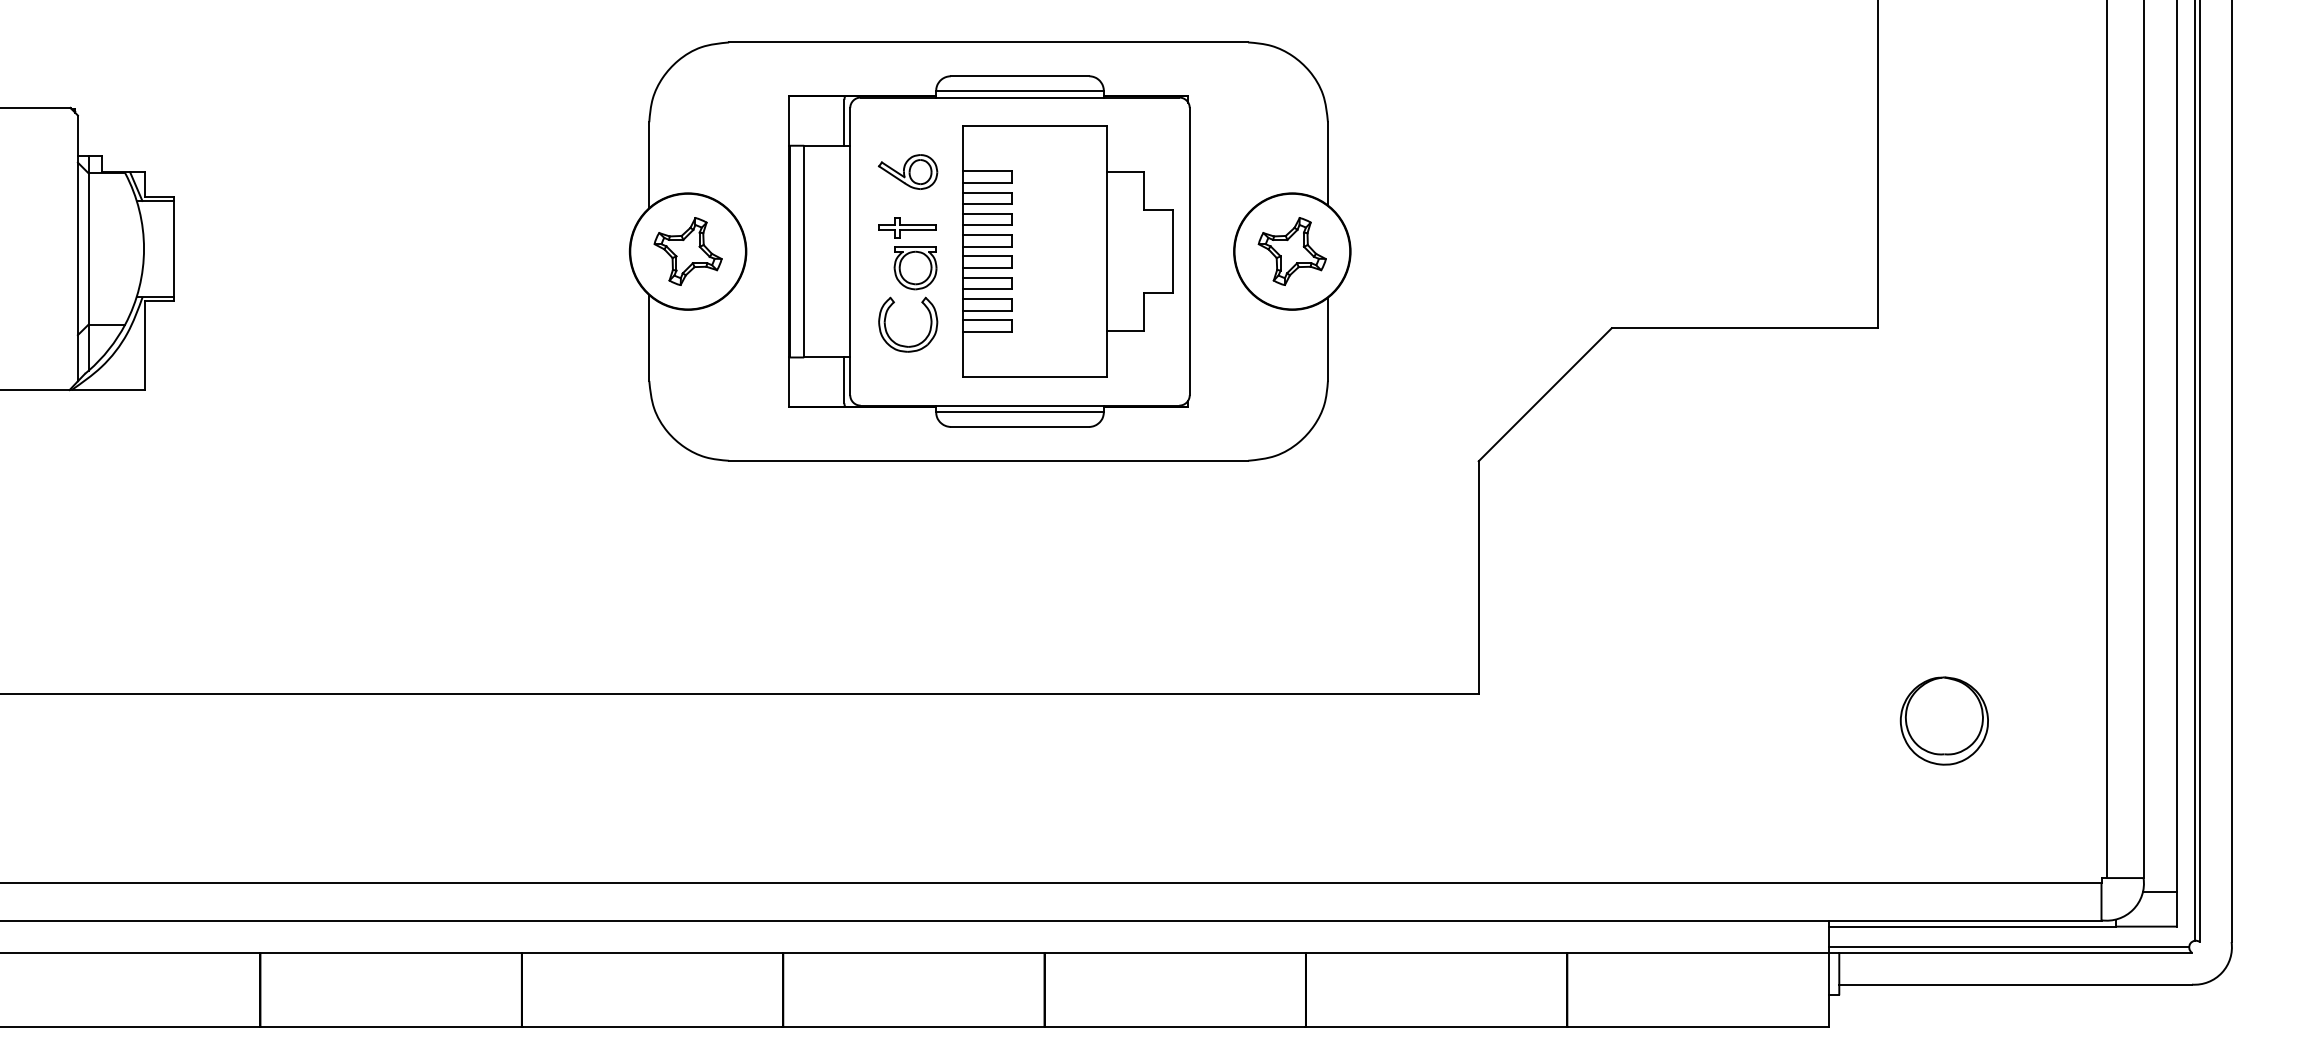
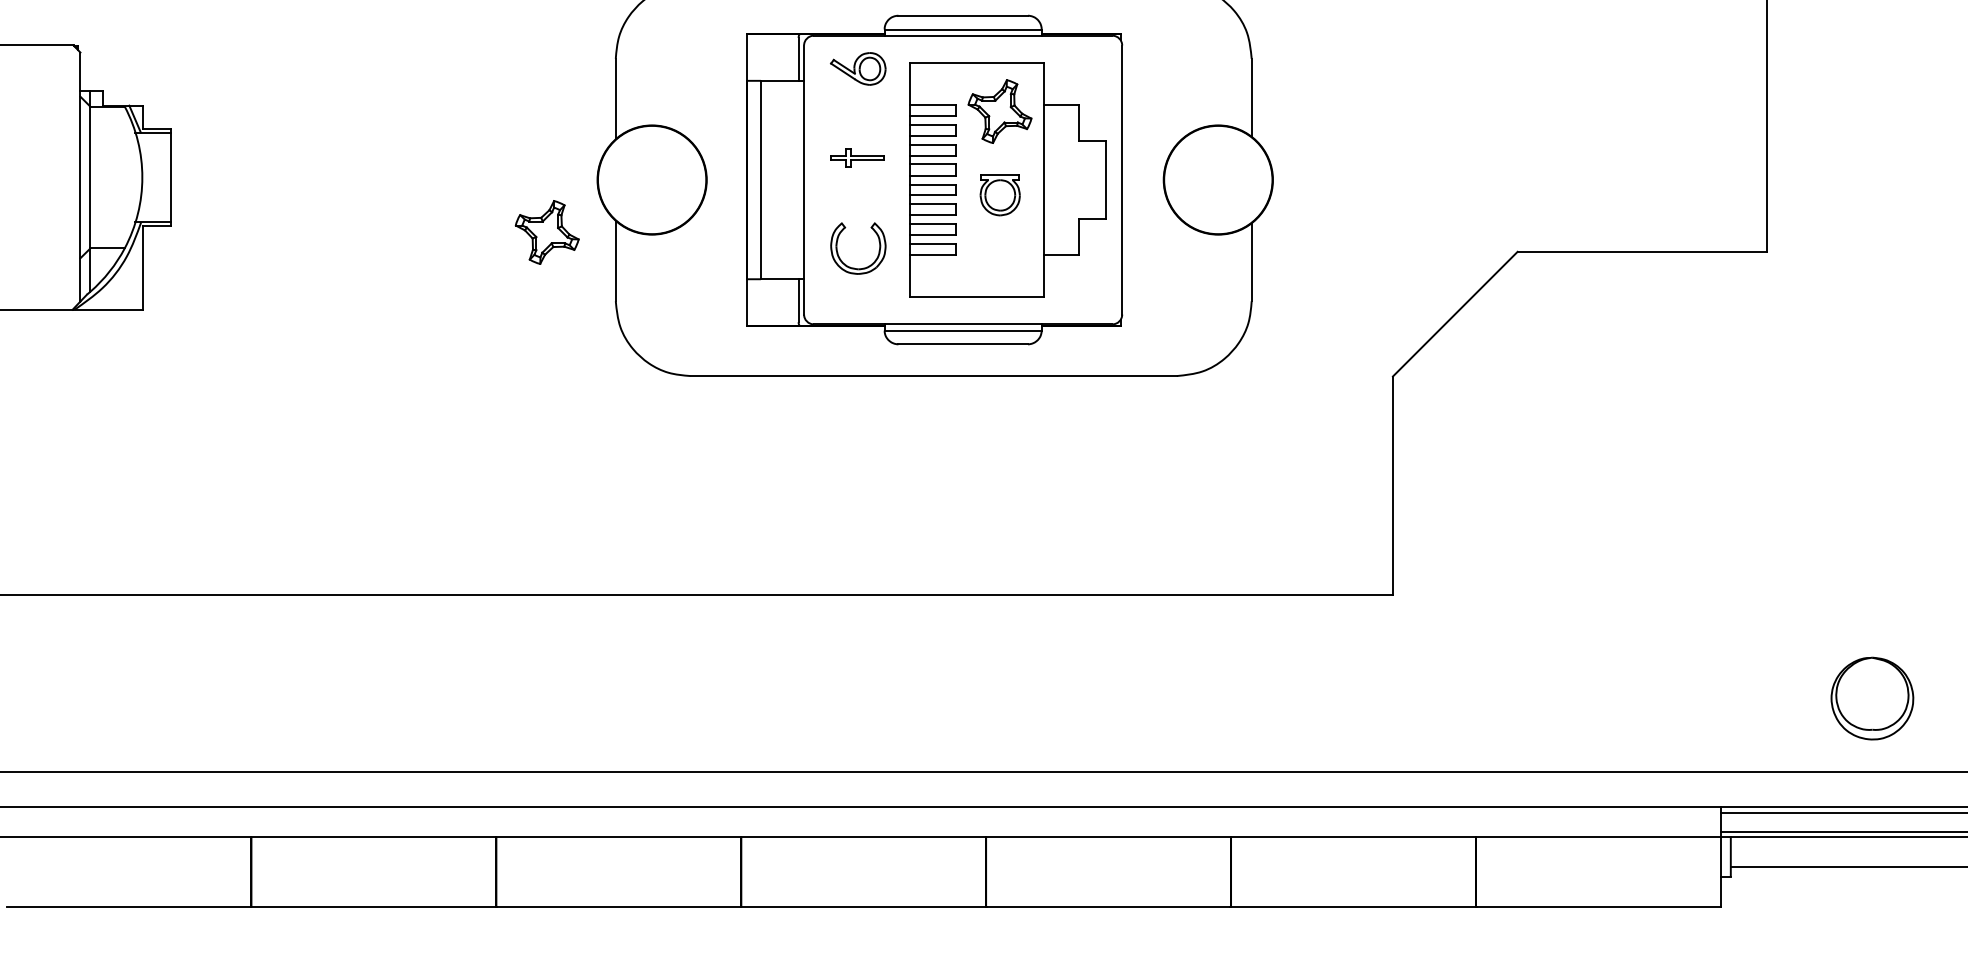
part: (907, 171) -> (857, 68), moved
part: (687, 251) -> (546, 232), moved
part: (1291, 251) -> (999, 111), moved
part: (915, 268) -> (1000, 195), moved
part: (1943, 720) -> (1871, 698), moved

